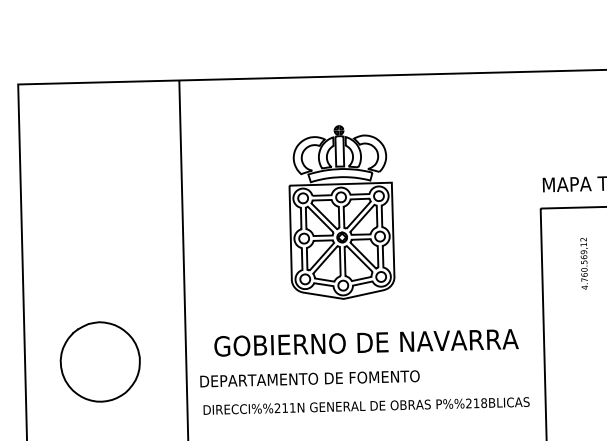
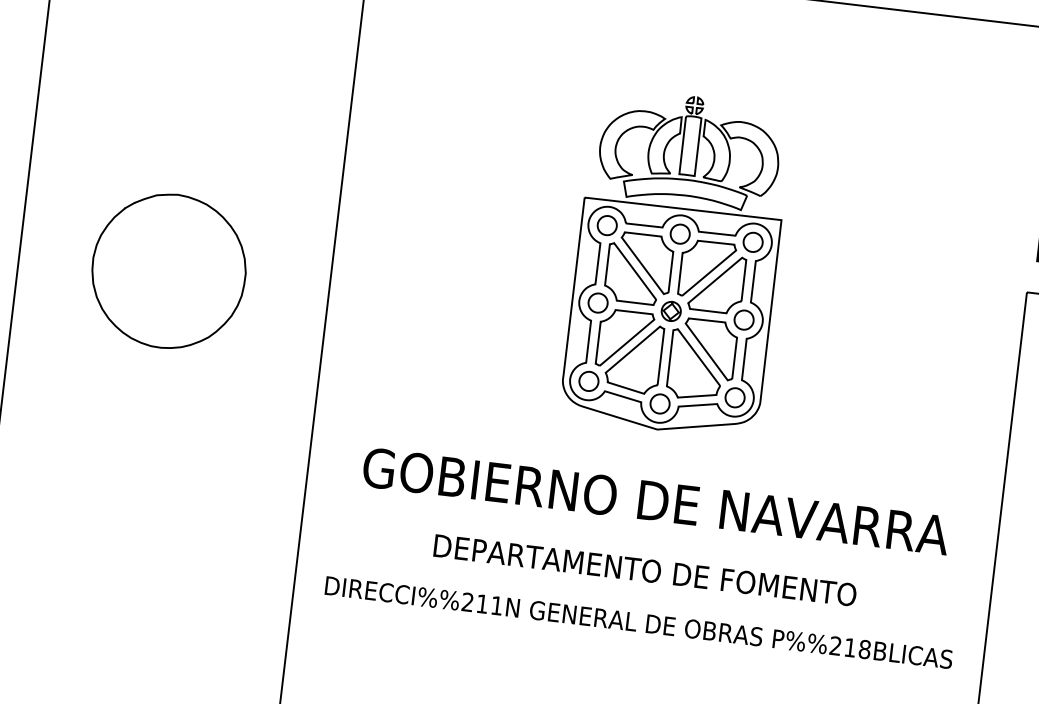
part: (341, 212) -> (676, 263), moved
part: (99, 361) -> (167, 270), moved
text: (309, 378) -> (644, 569), moved

